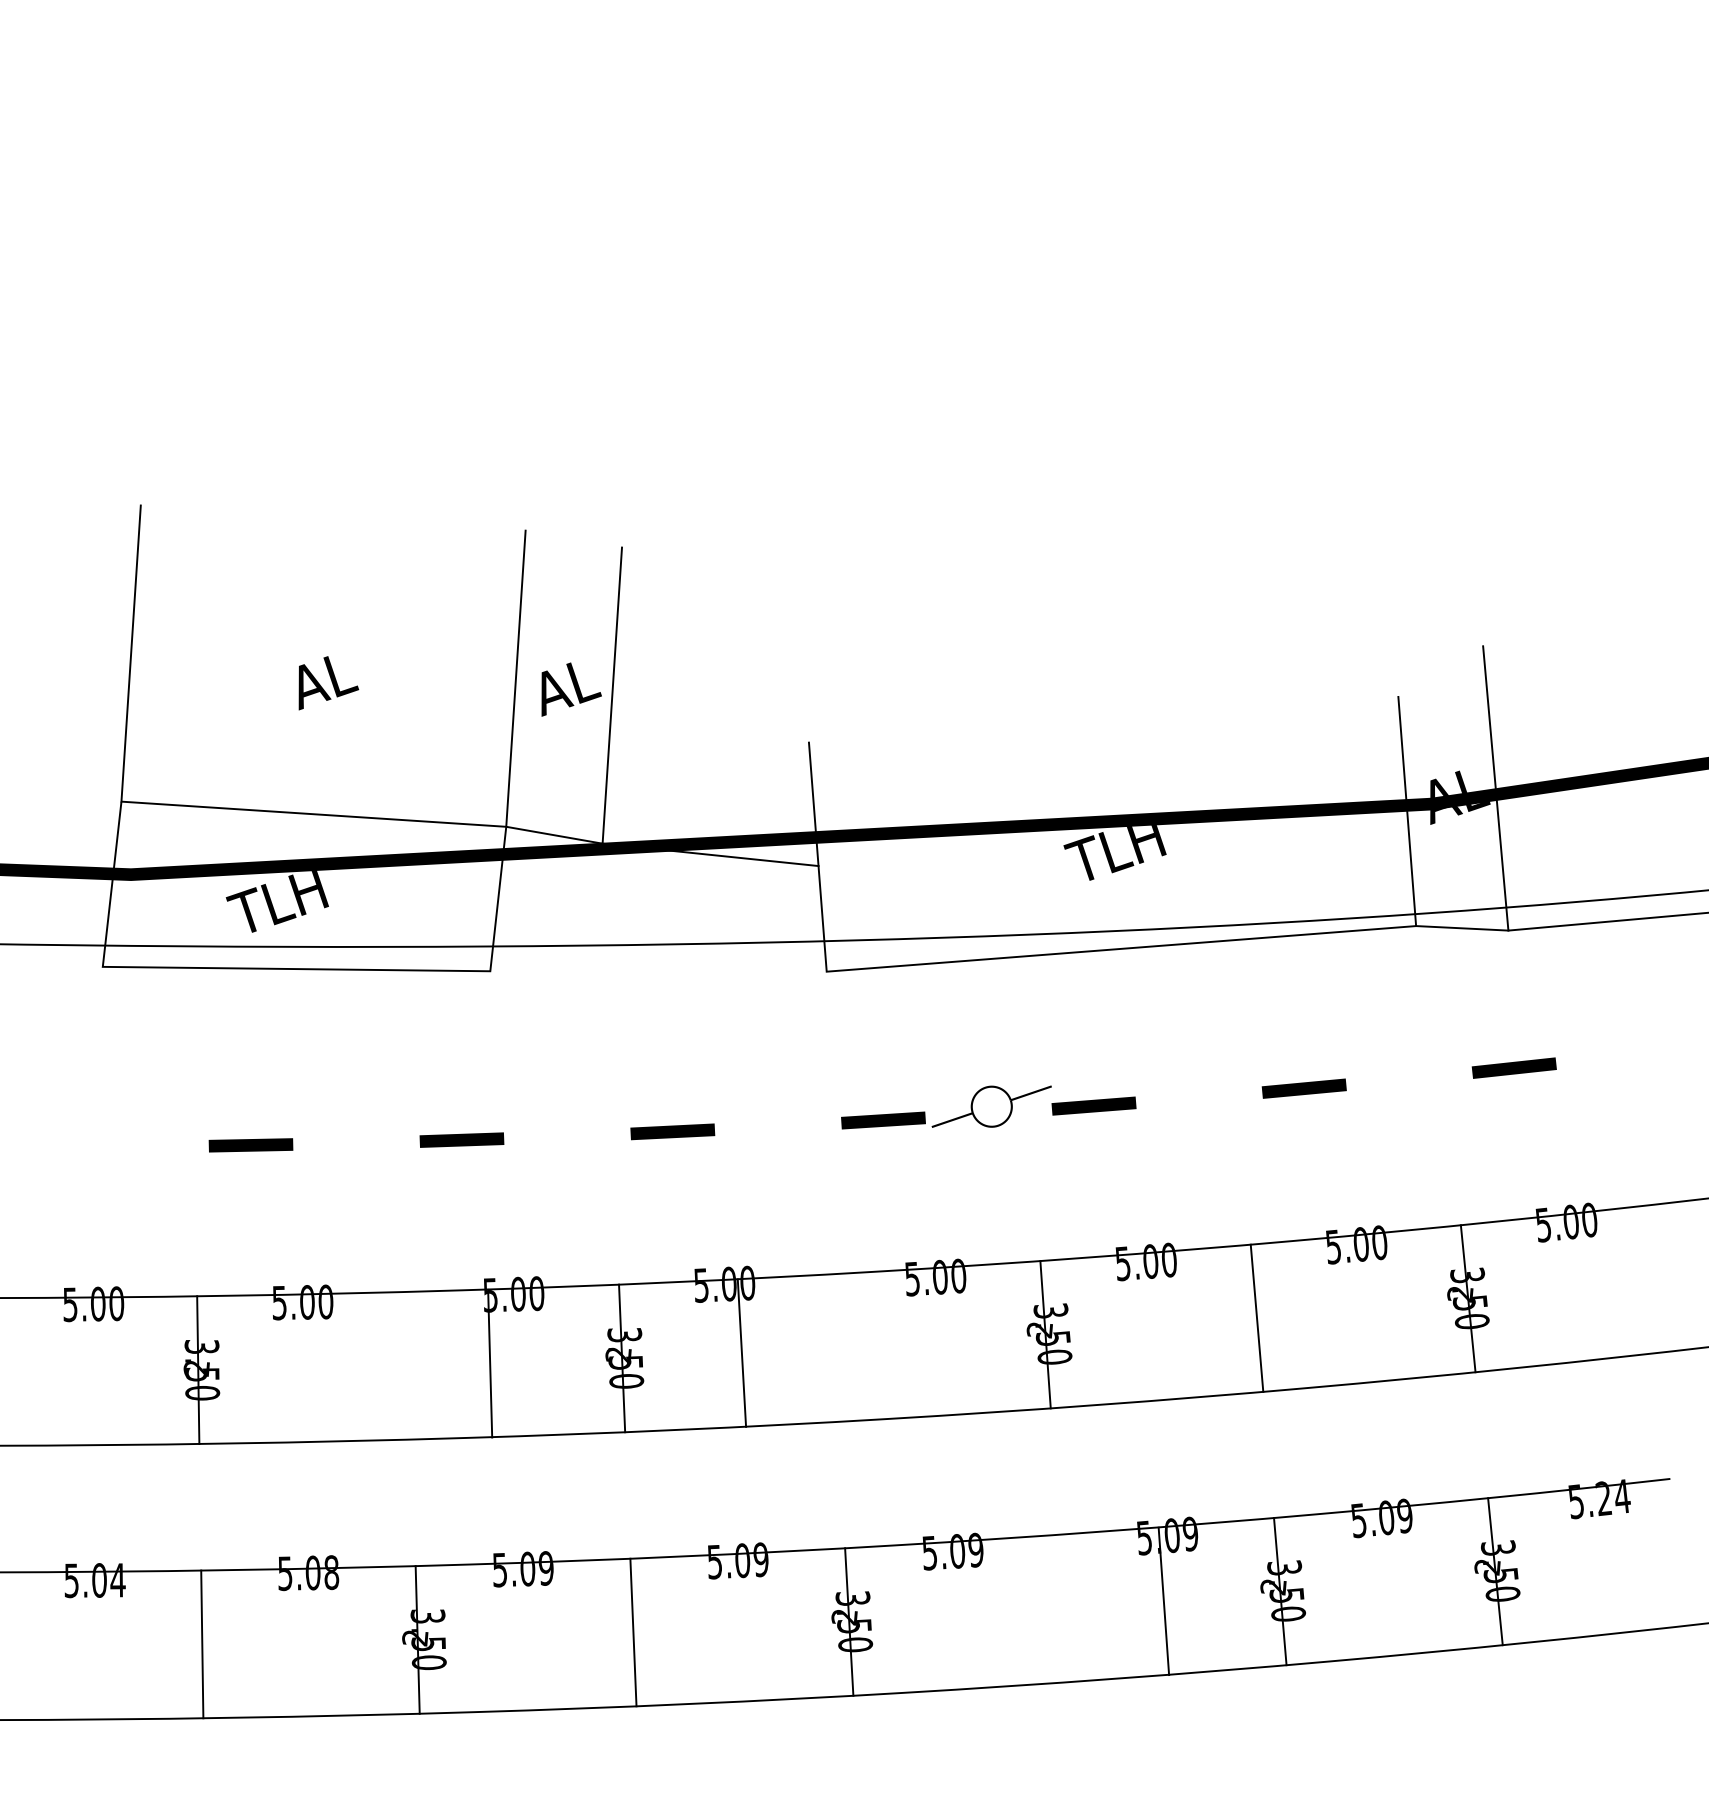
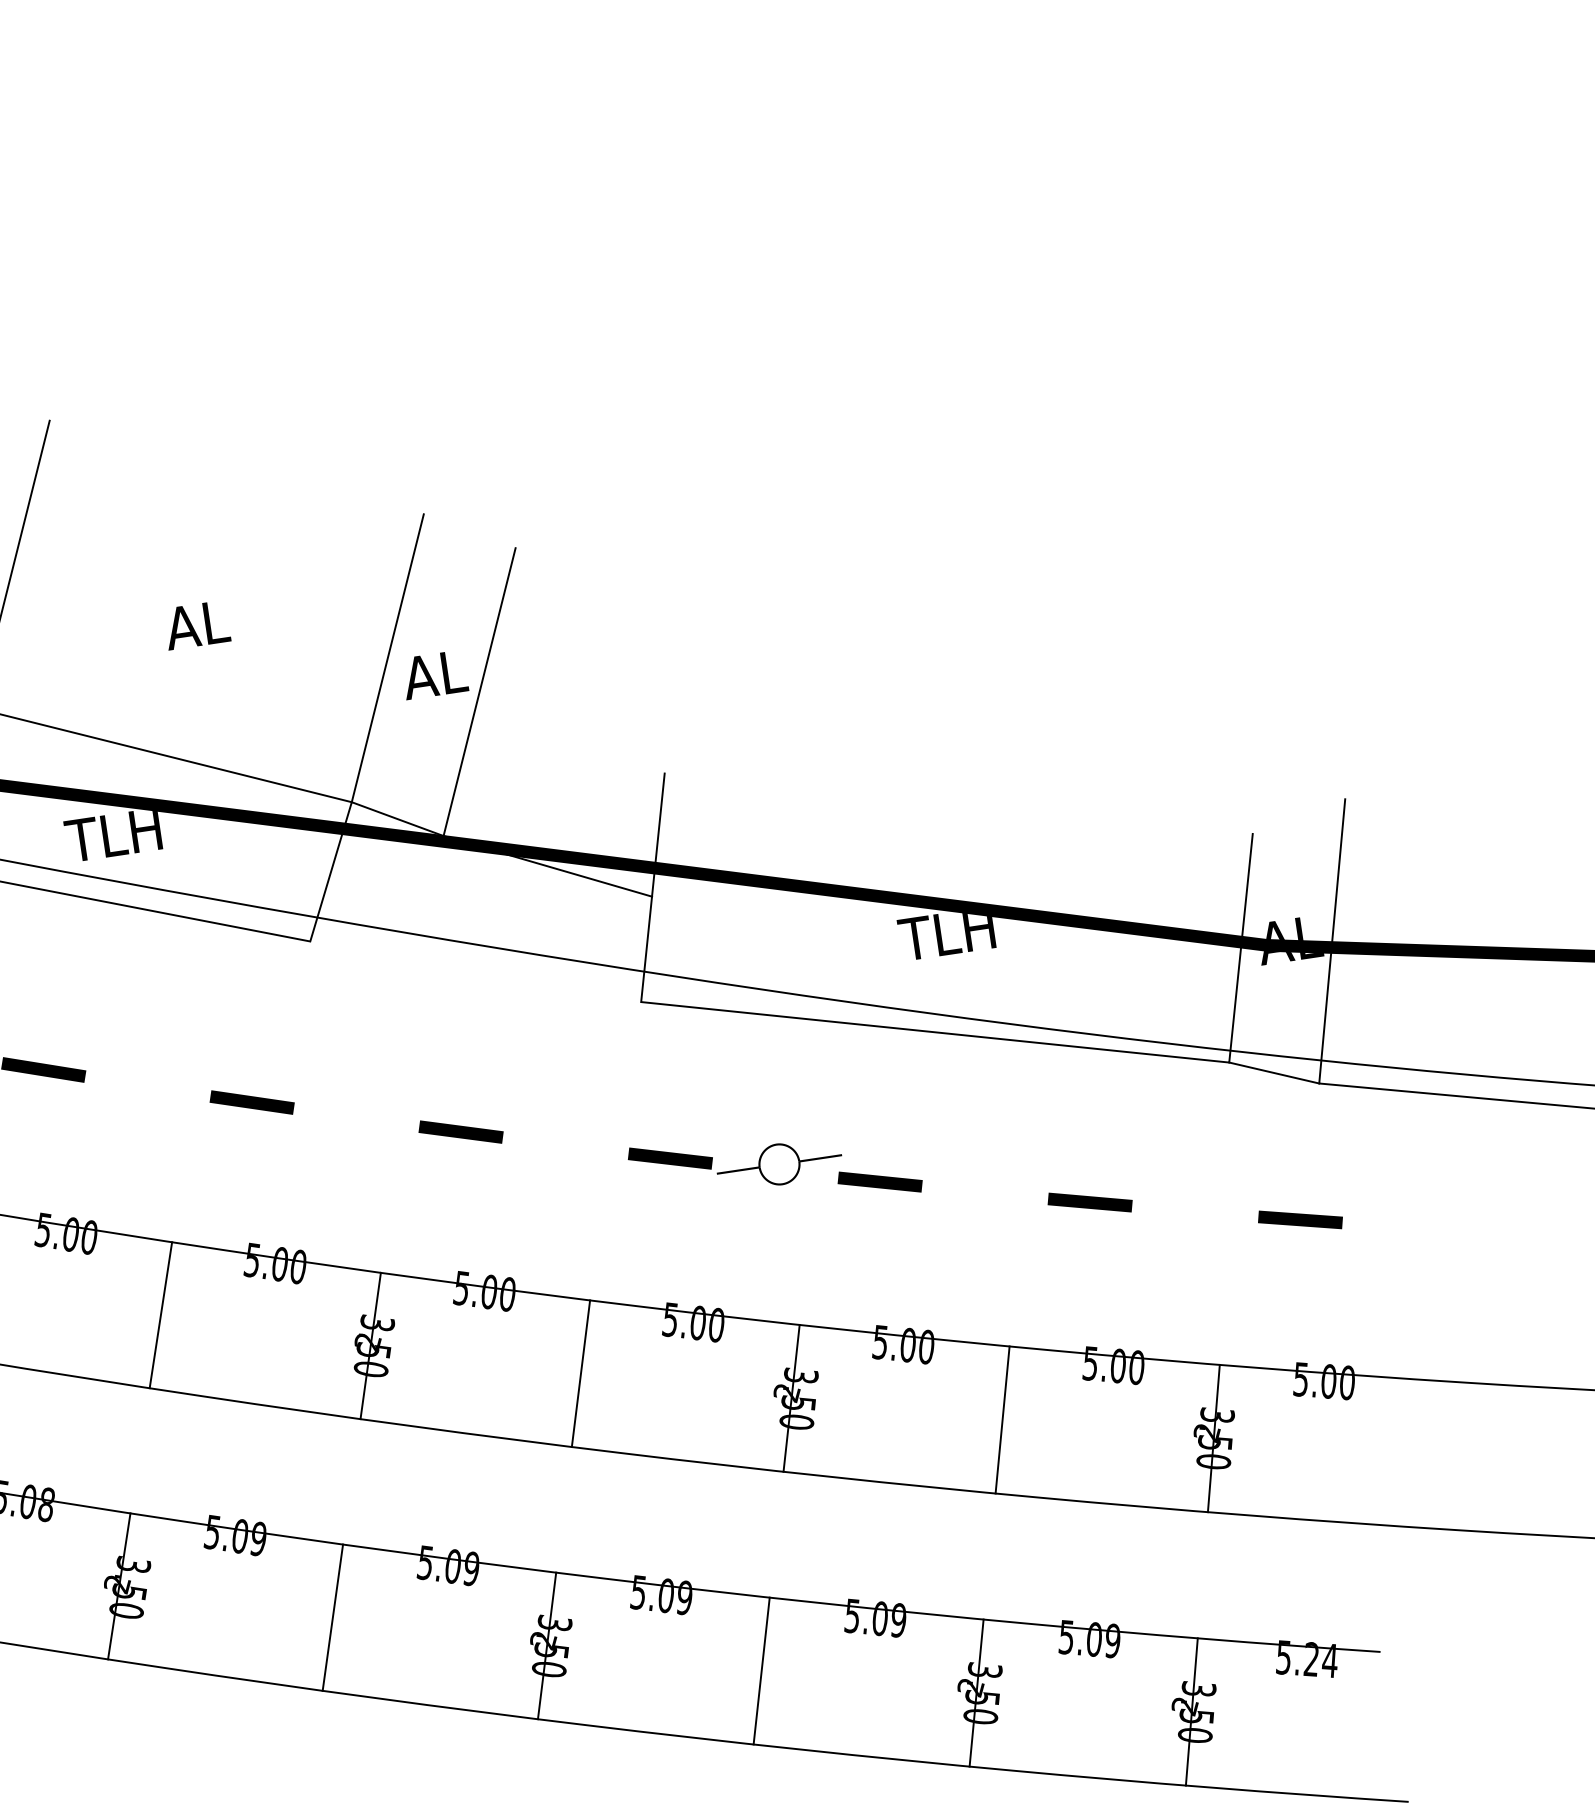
line: (741, 1352) -> (580, 1373), moved
line: (490, 1363) -> (161, 1315), moved
line: (1163, 1601) -> (761, 1671), moved

